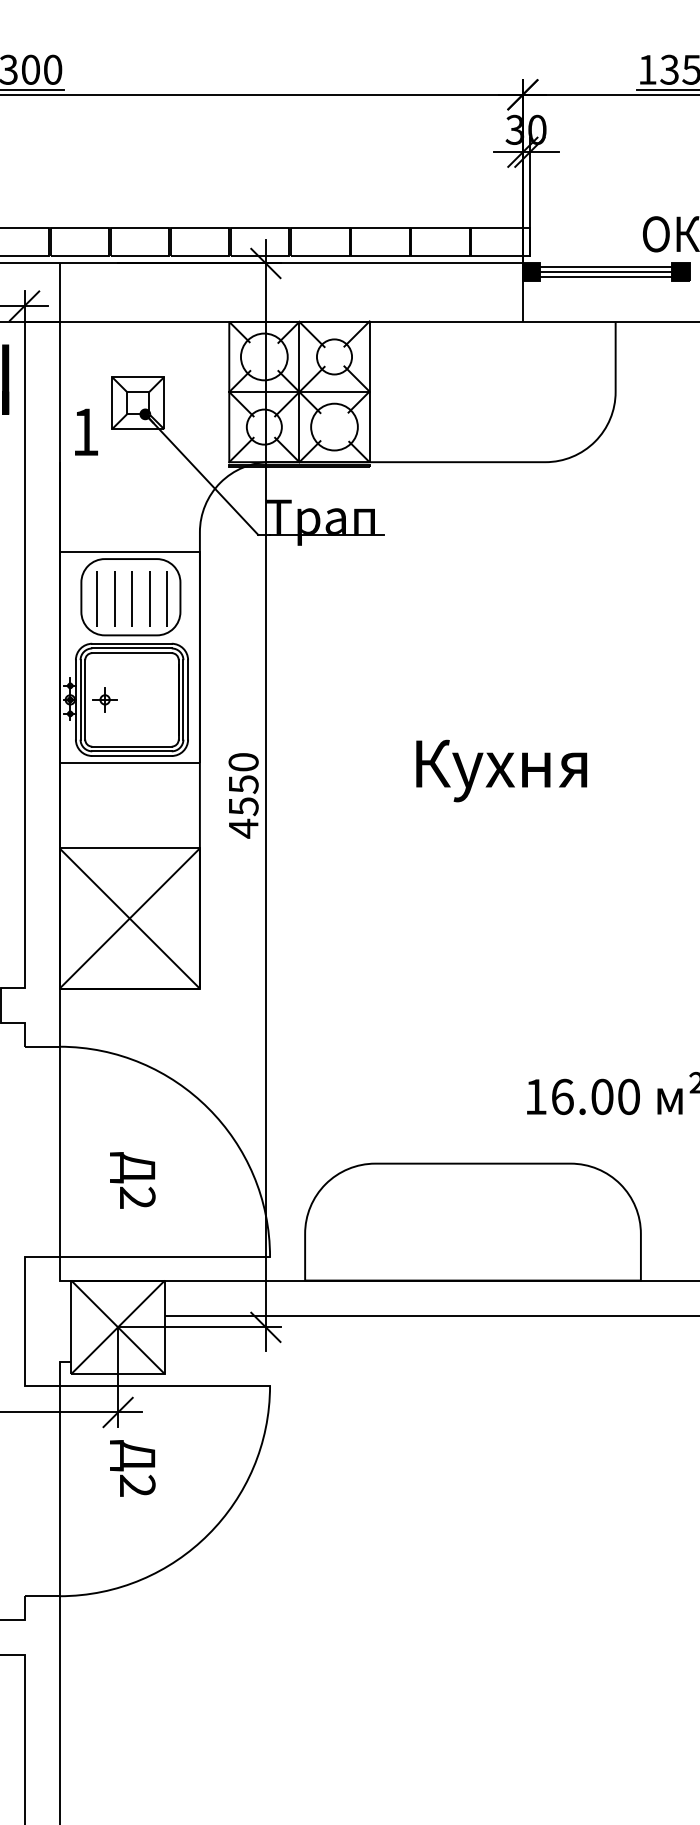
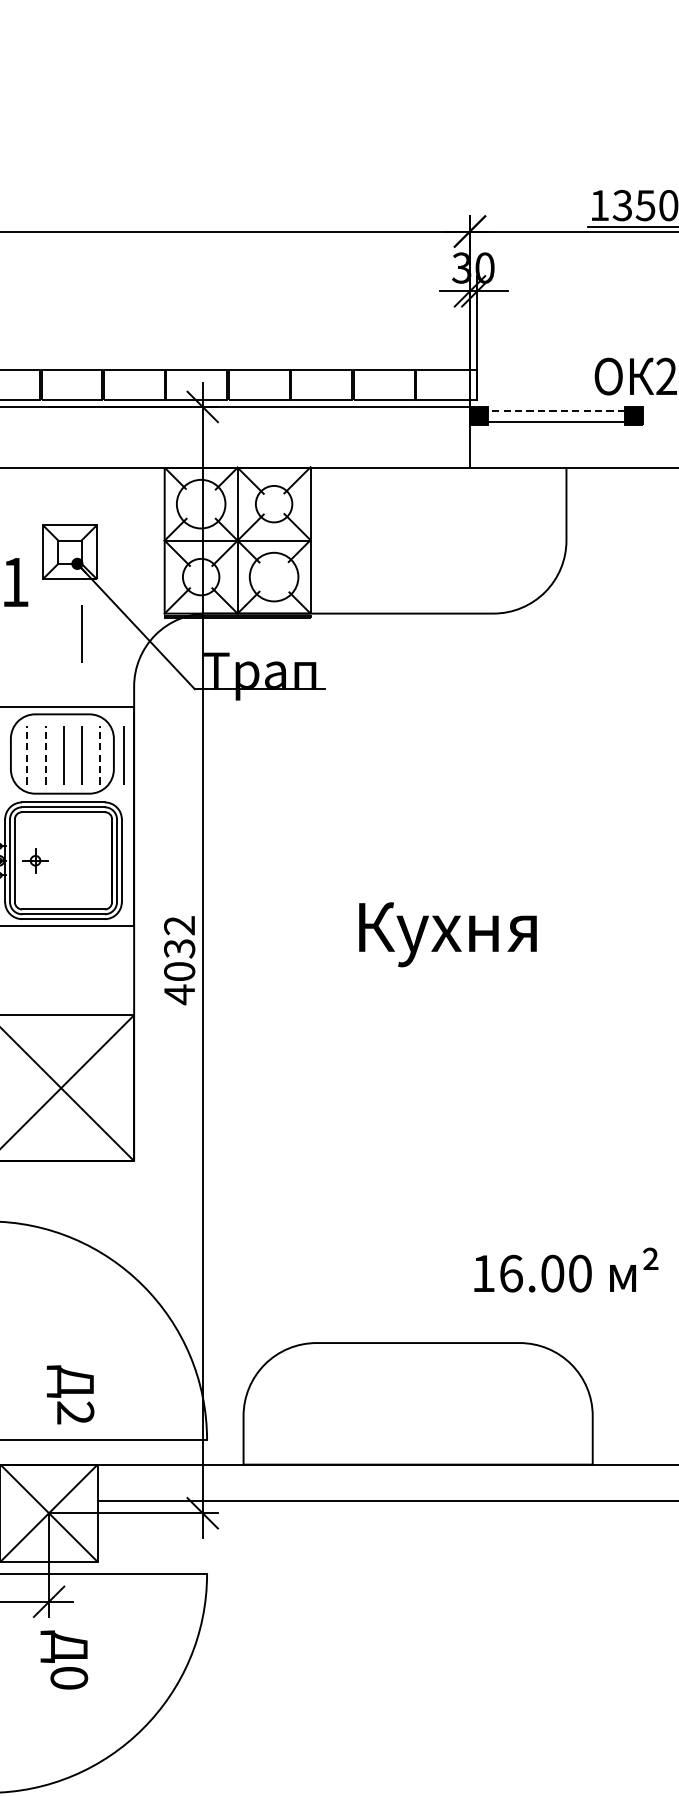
line: (606, 266) -> (556, 410), solid -> dashed
line: (606, 272) -> (556, 416), removed
line: (149, 481) -> (81, 633), added
line: (97, 598) -> (27, 755), solid -> dashed
line: (114, 598) -> (45, 755), solid -> dashed
line: (166, 598) -> (99, 755), solid -> dashed
line: (189, 598) -> (123, 755), added
text: (243, 784) -> (179, 948), 4550 -> 4032
text: (132, 1180) -> (70, 1394), moved
text: (137, 1485) -> (69, 1677), 2 -> 0

